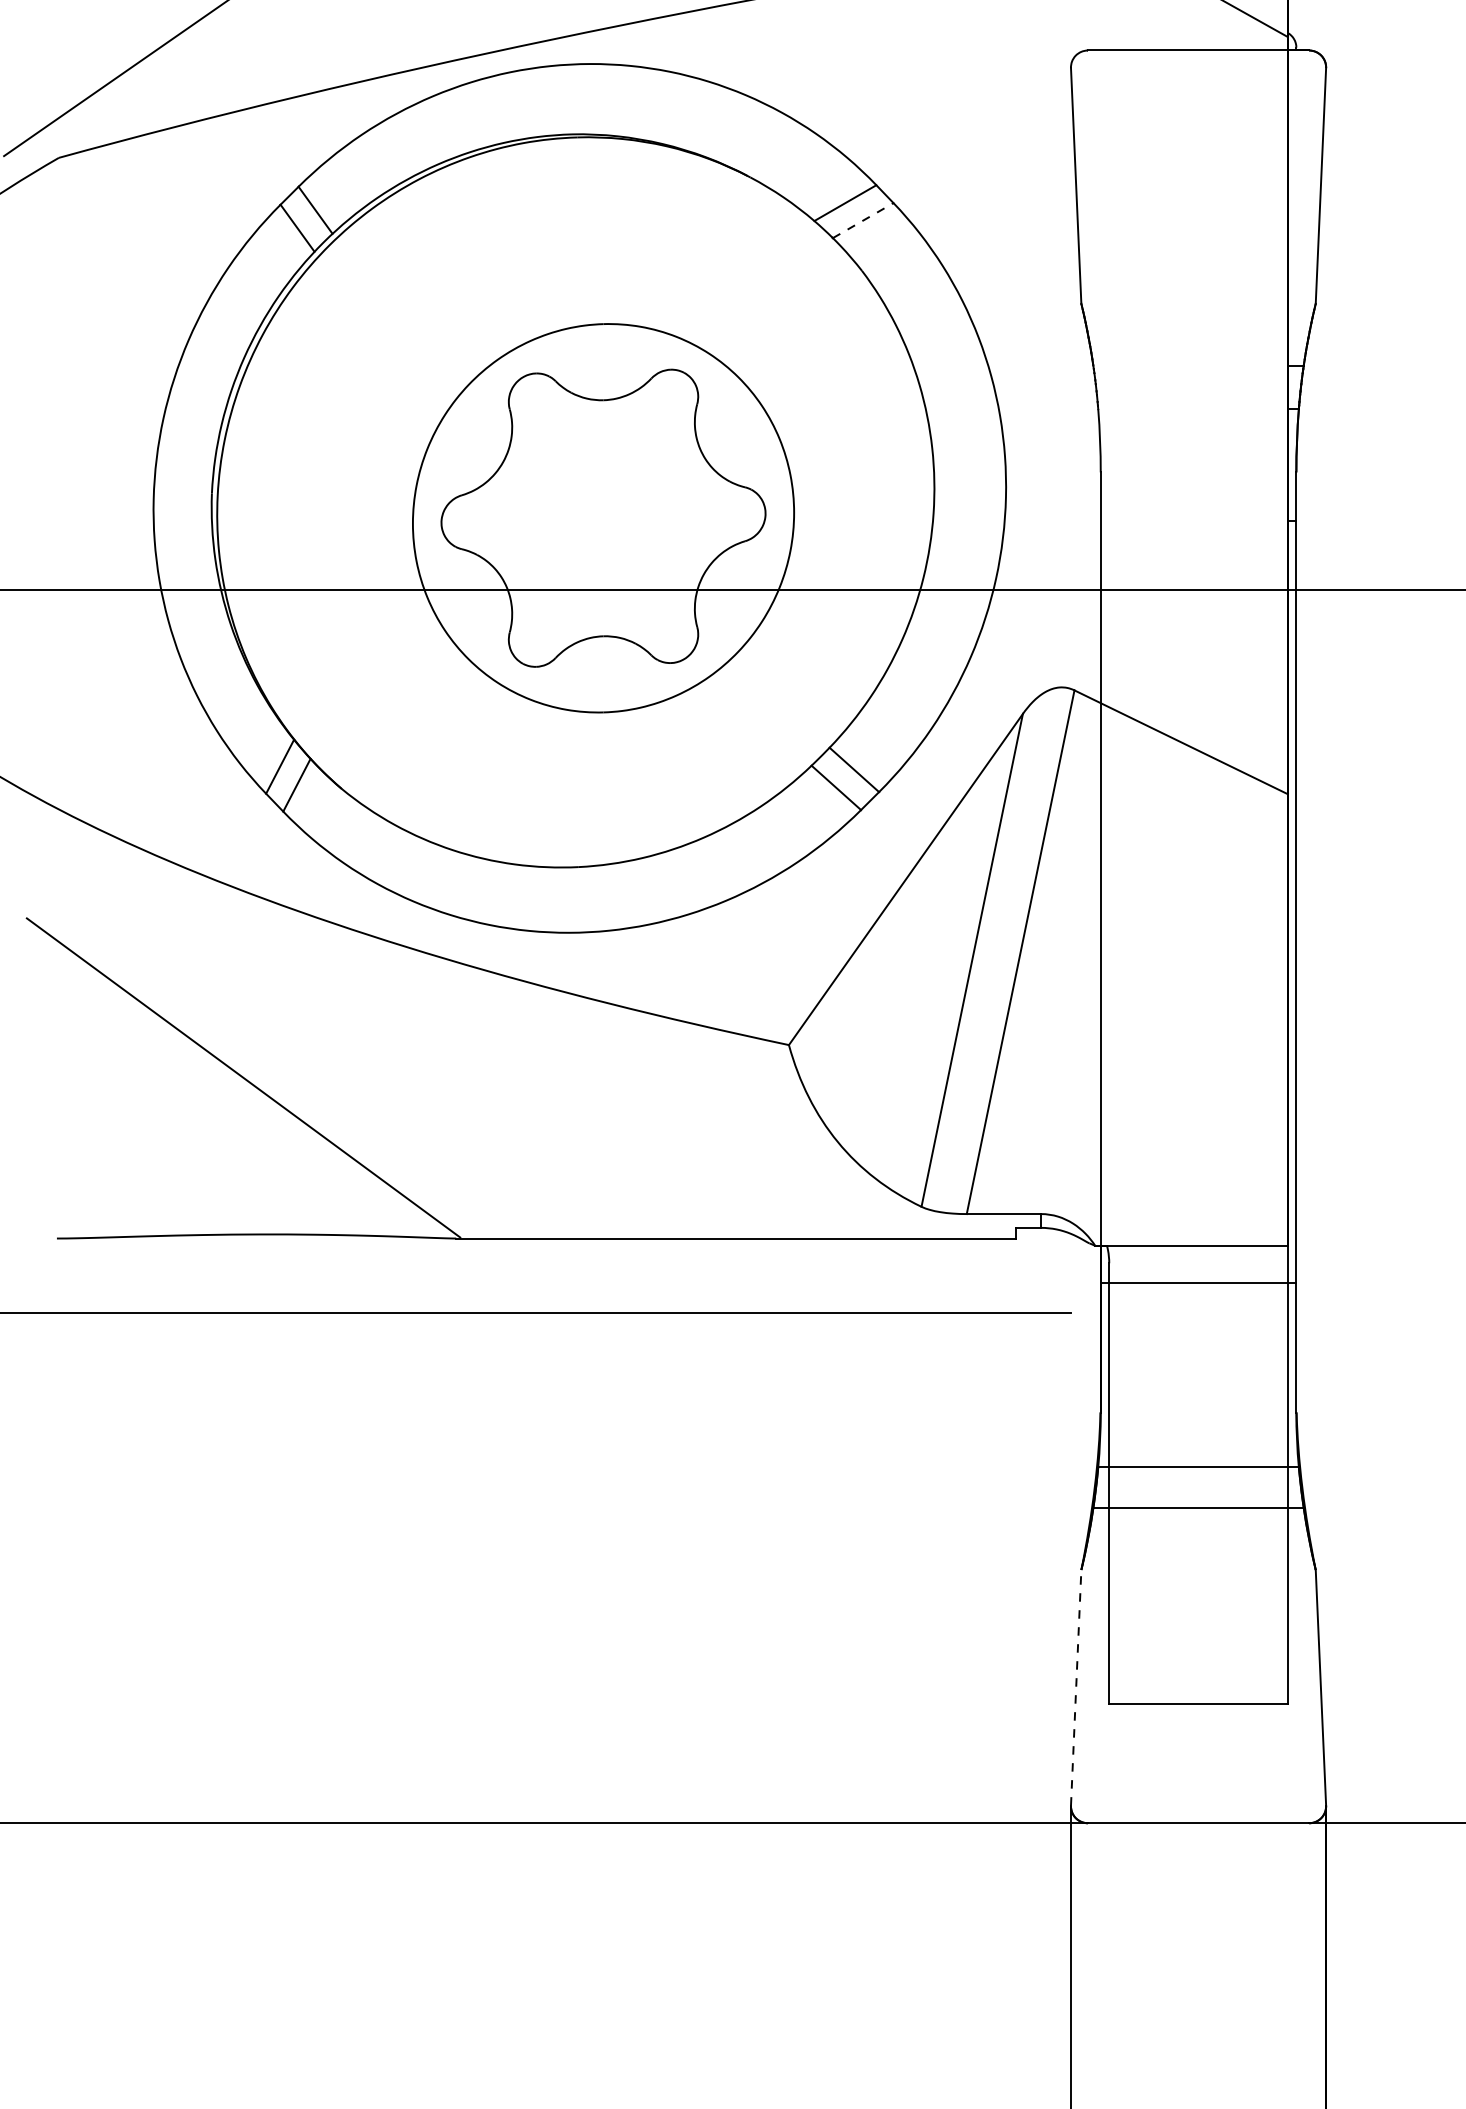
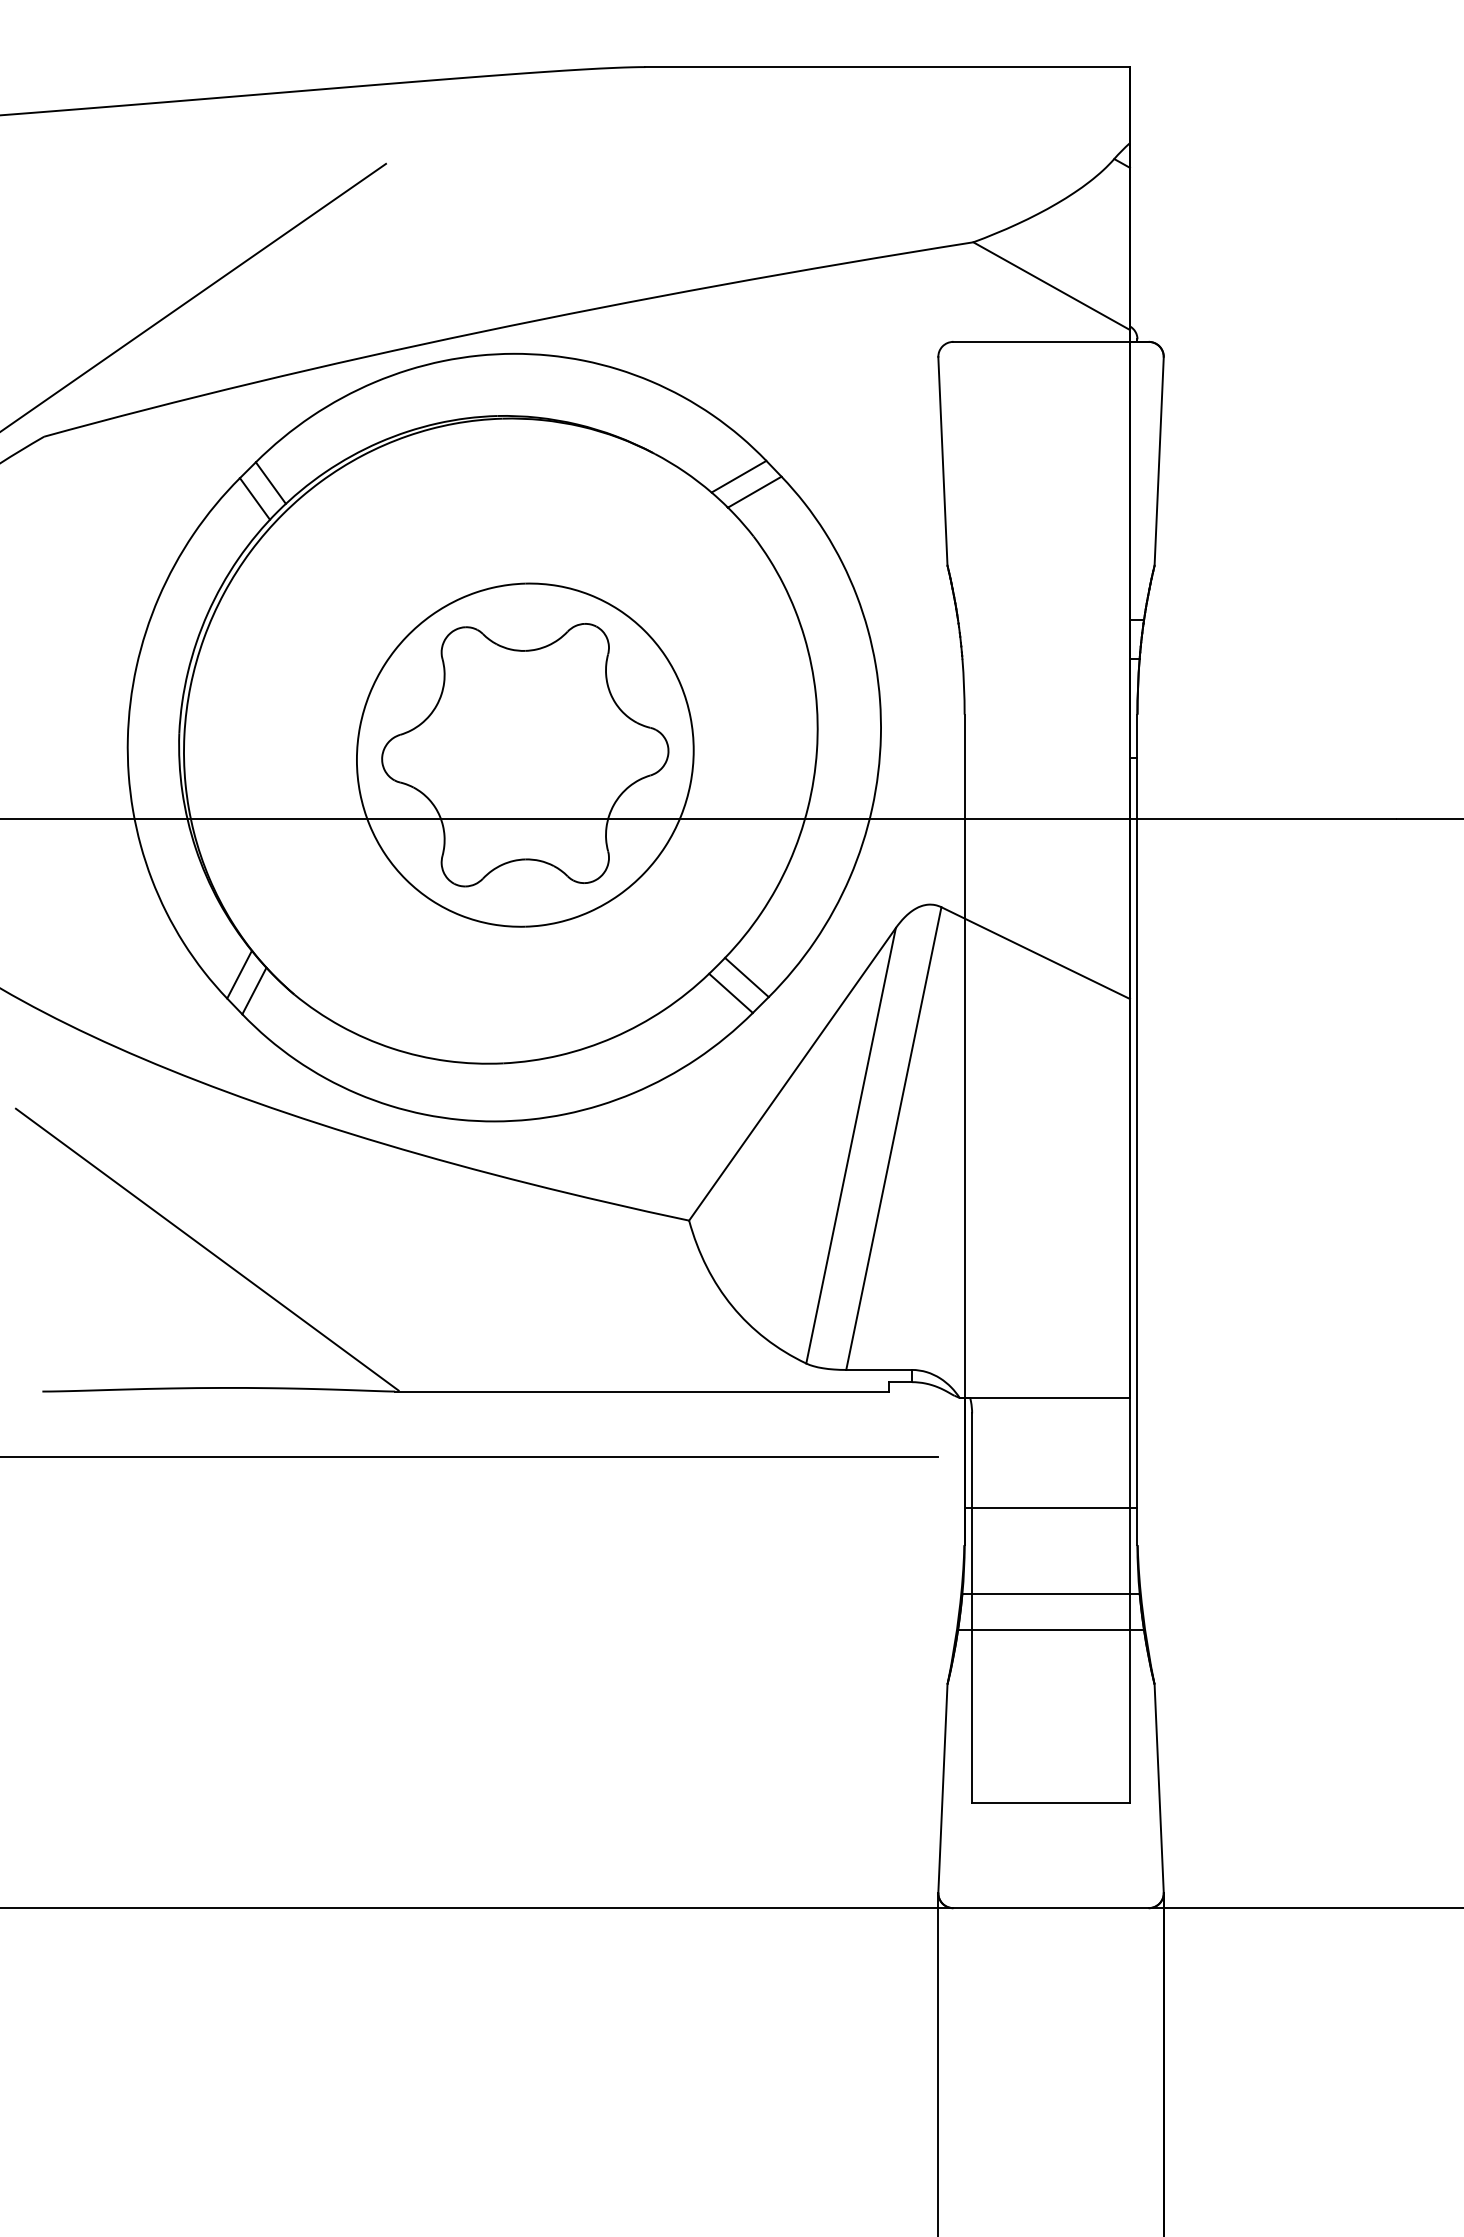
line: (862, 220) -> (754, 492), dashed -> solid
line: (1197, 1282) -> (1050, 1507), moved
line: (1075, 1687) -> (942, 1788), dashed -> solid

